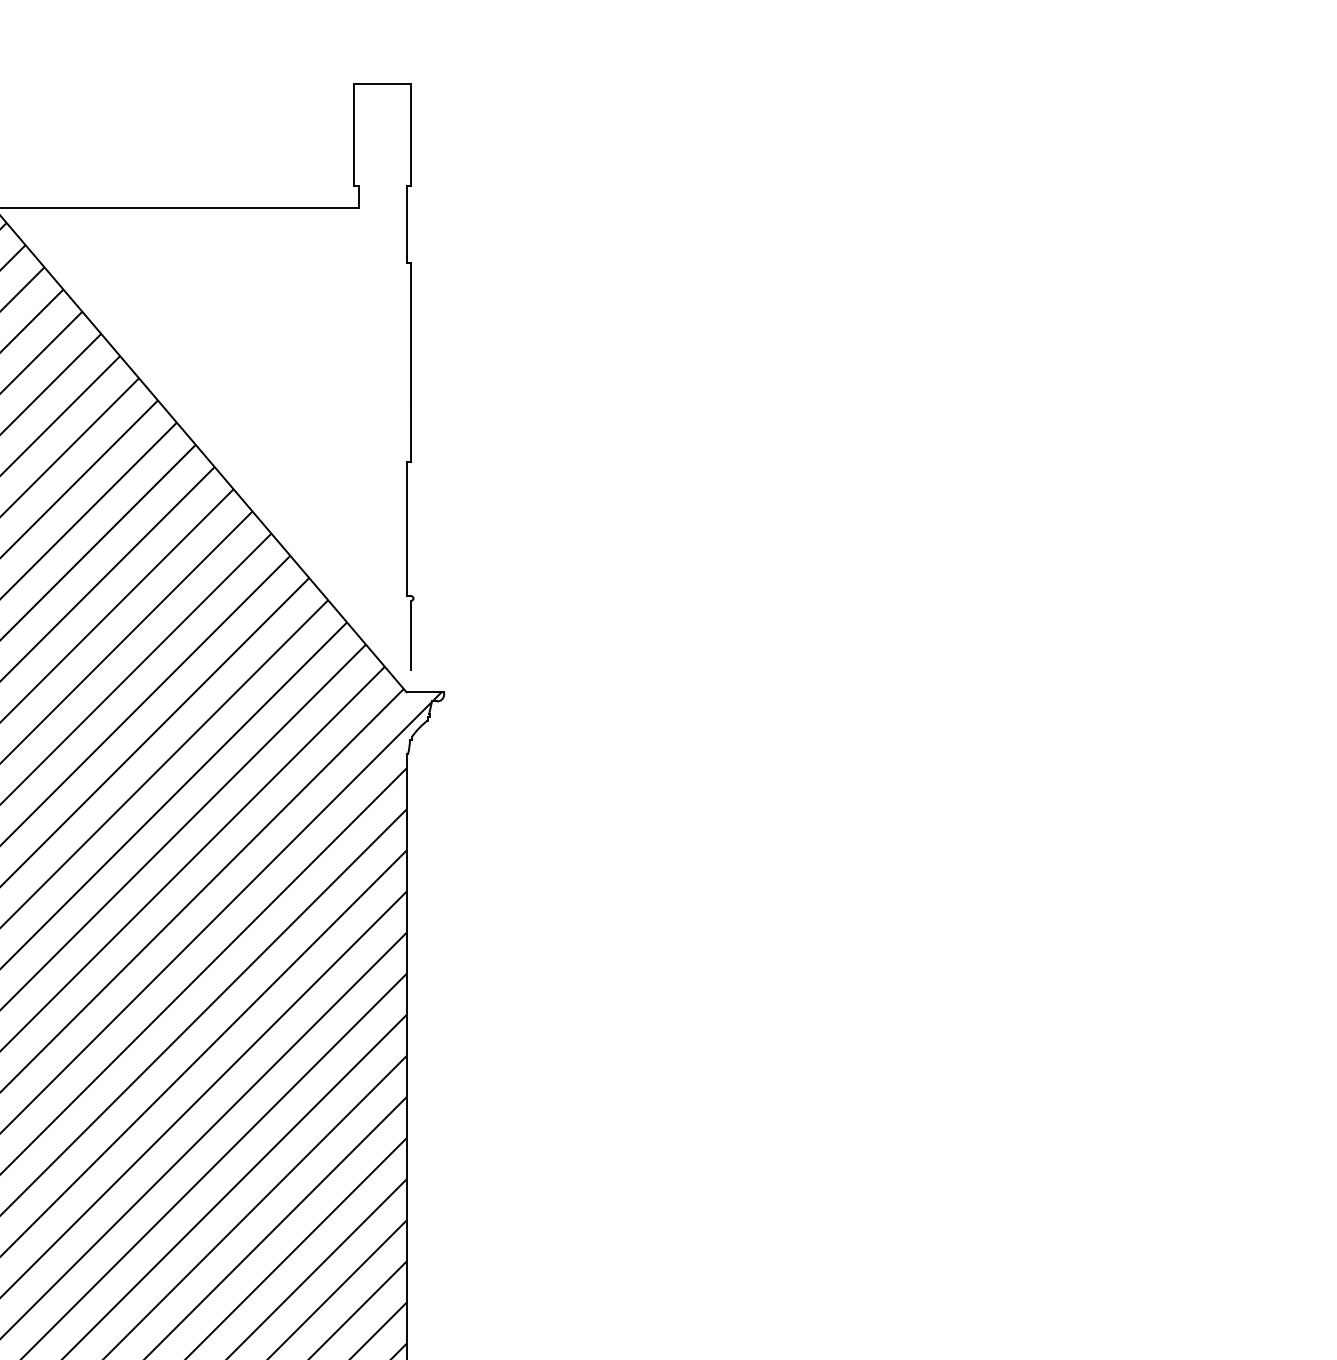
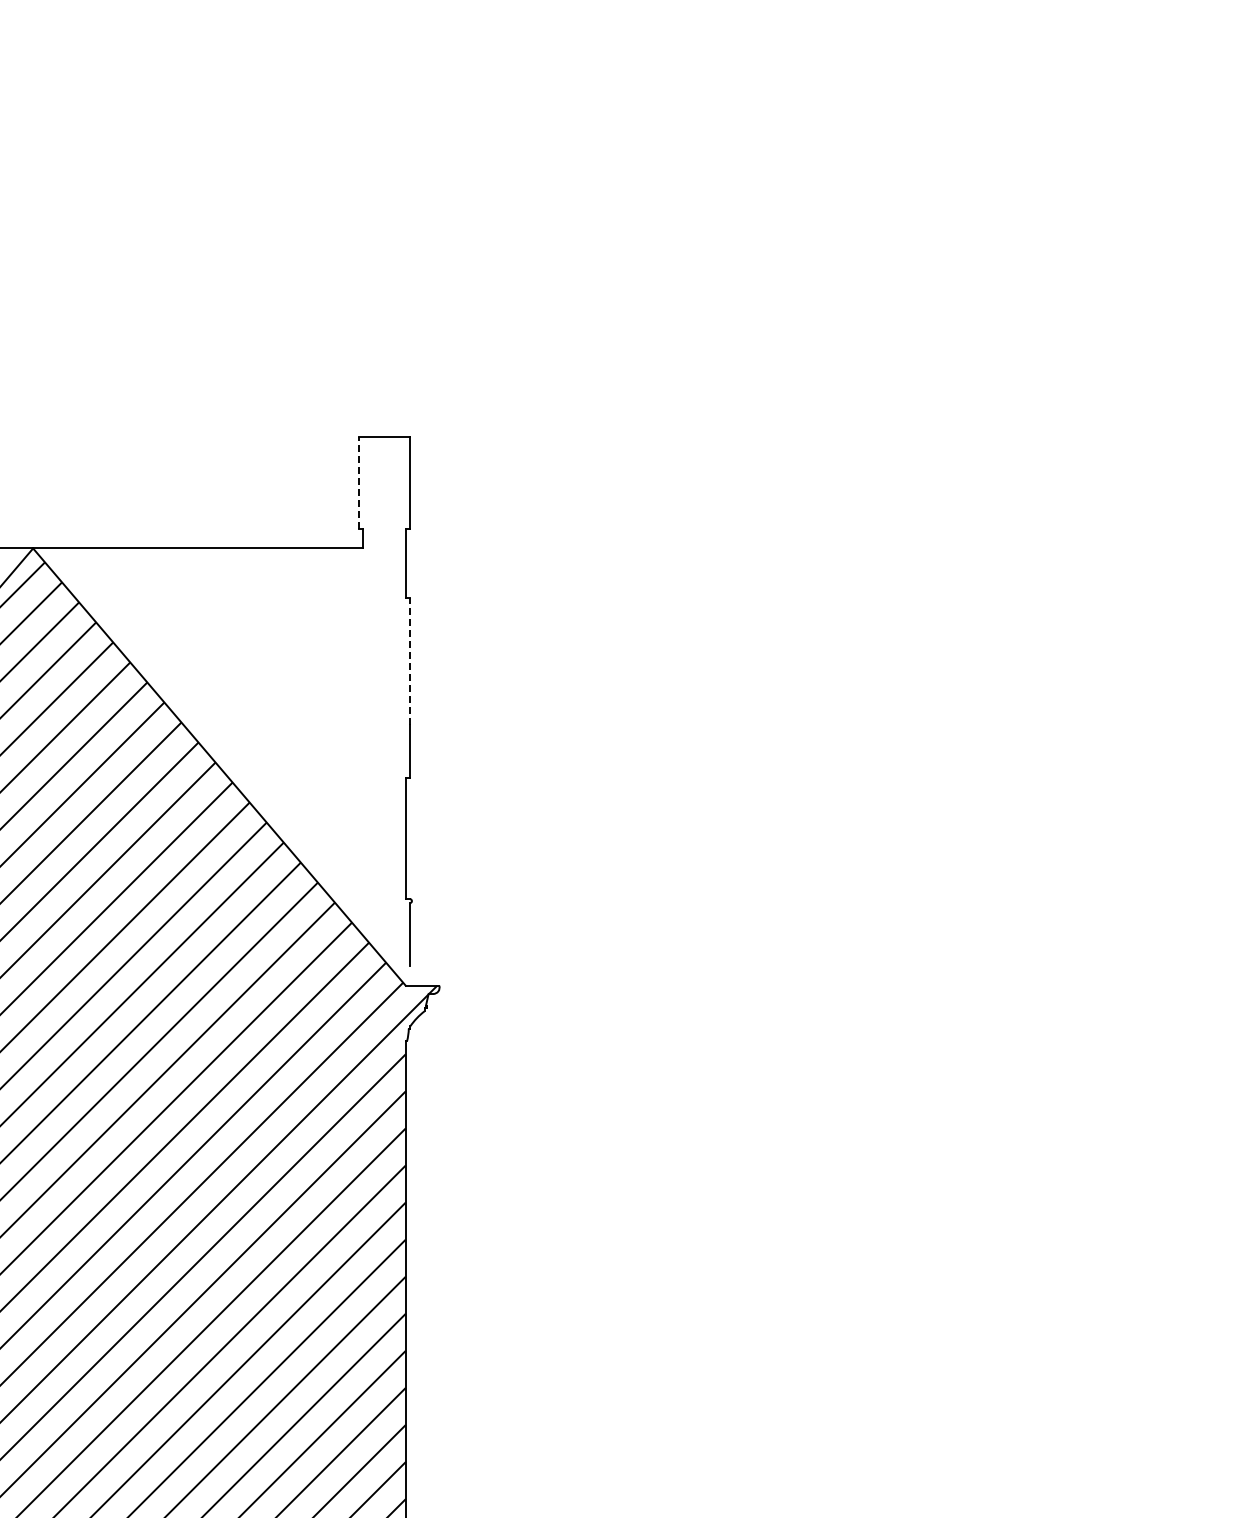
line: (354, 135) -> (358, 483), solid -> dashed
line: (410, 331) -> (409, 660), solid -> dashed

